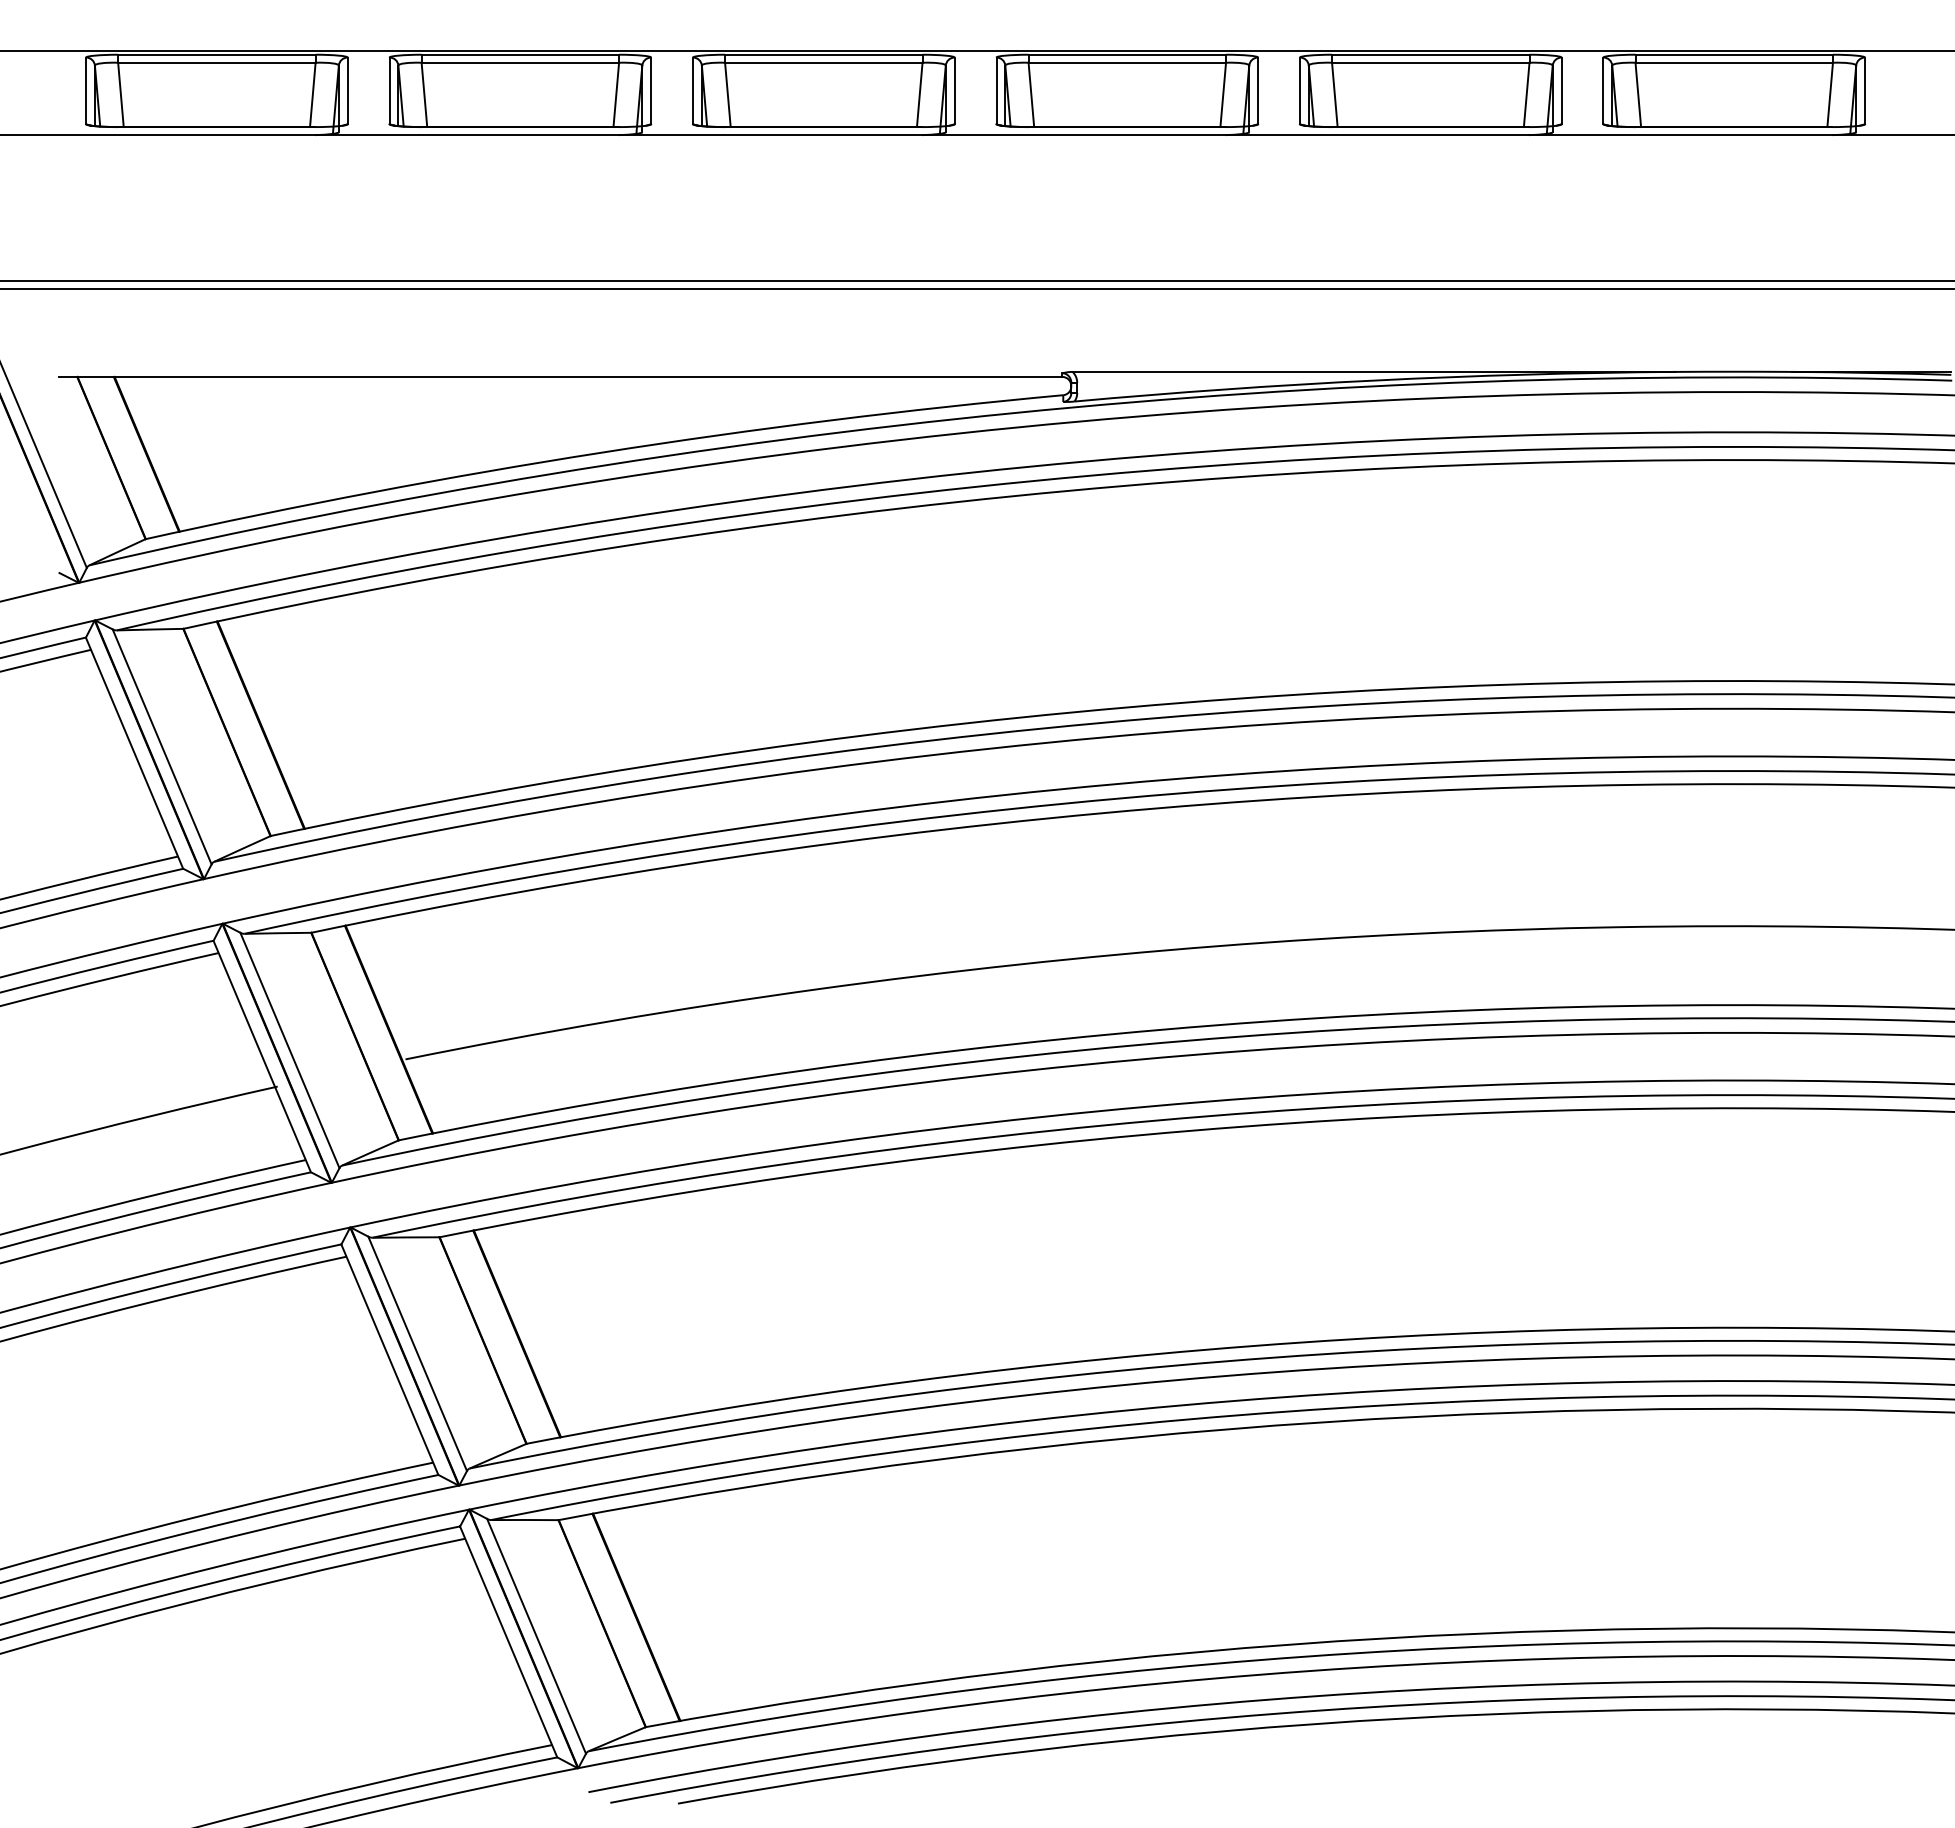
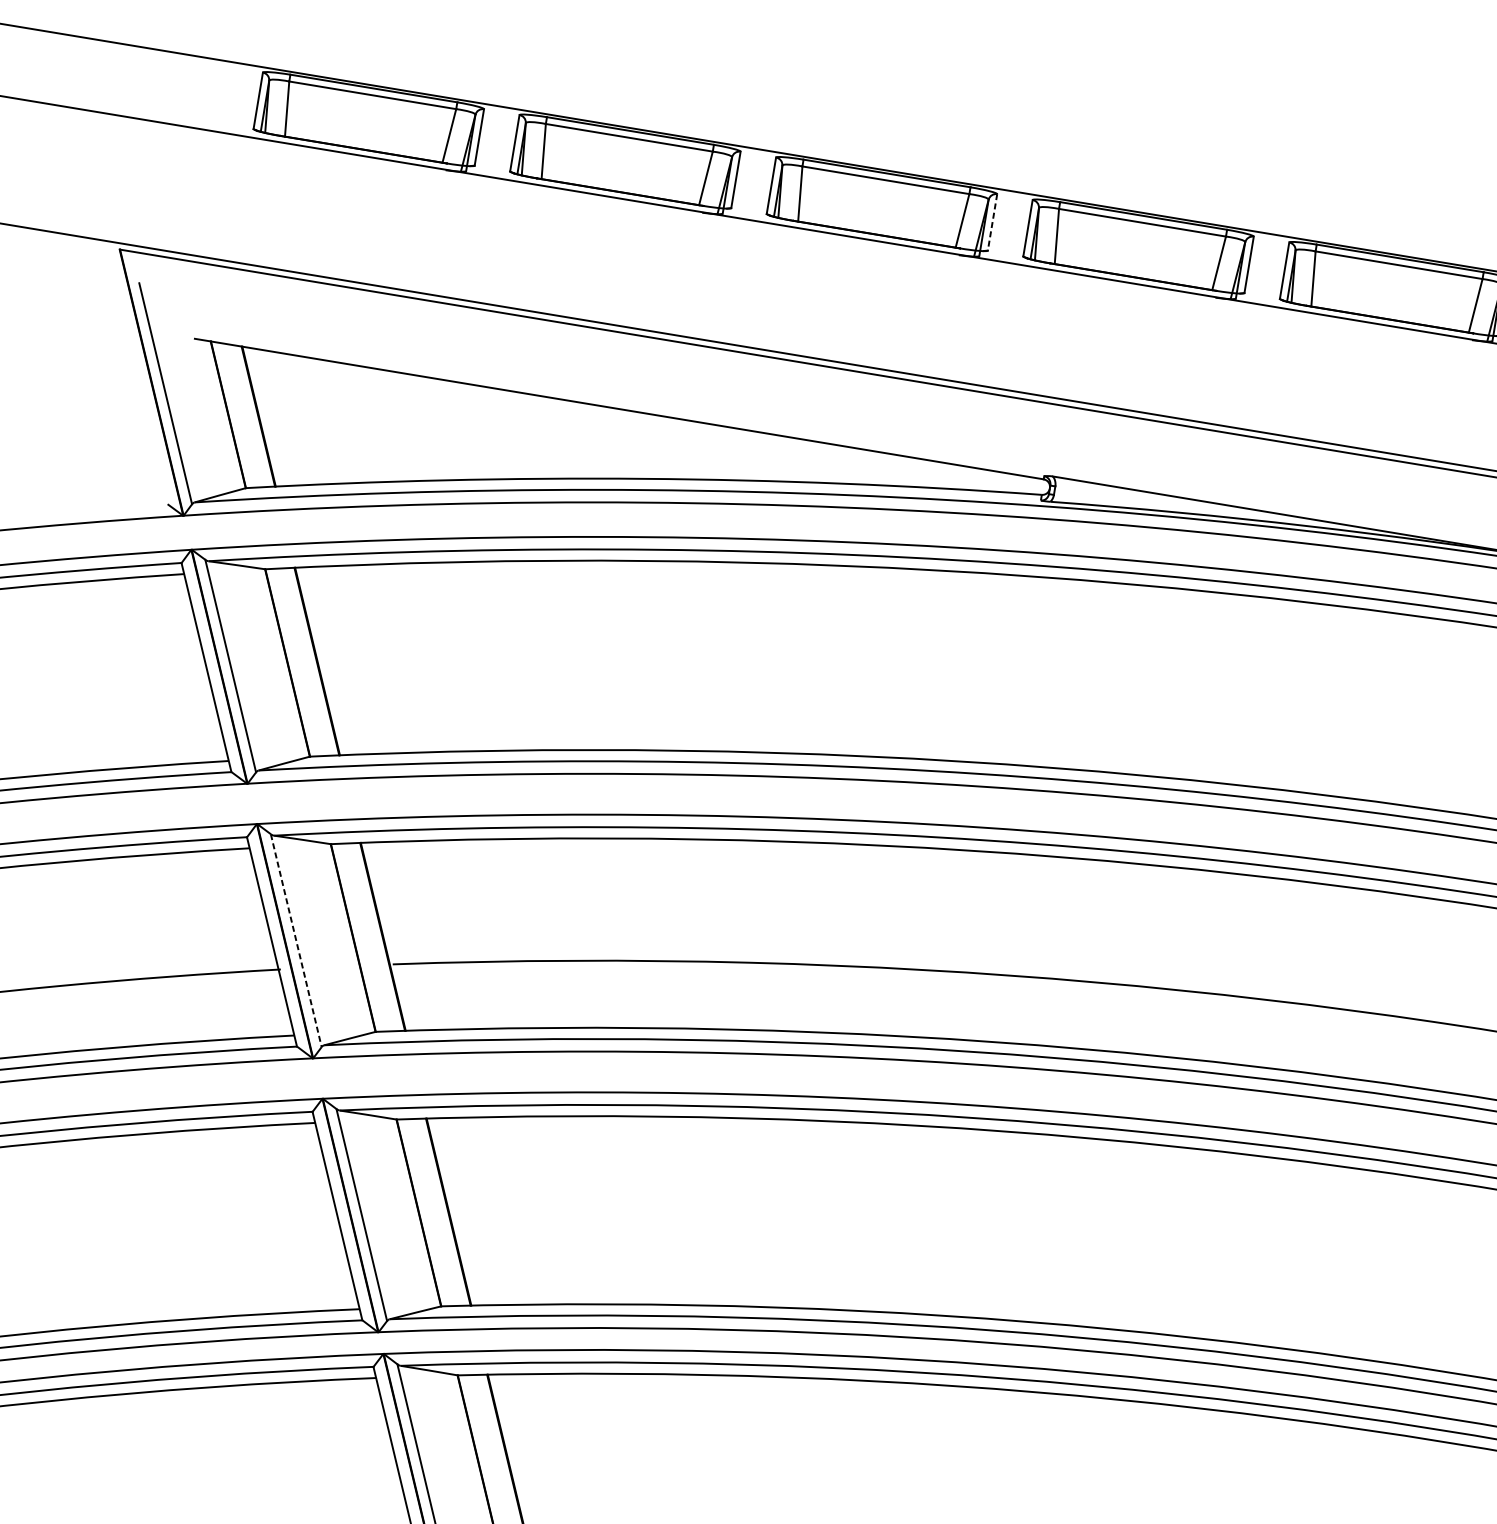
line: (954, 91) -> (992, 222), solid -> dashed
line: (289, 1050) -> (295, 940), solid -> dashed

